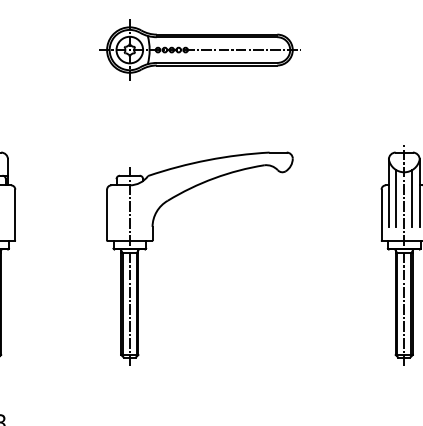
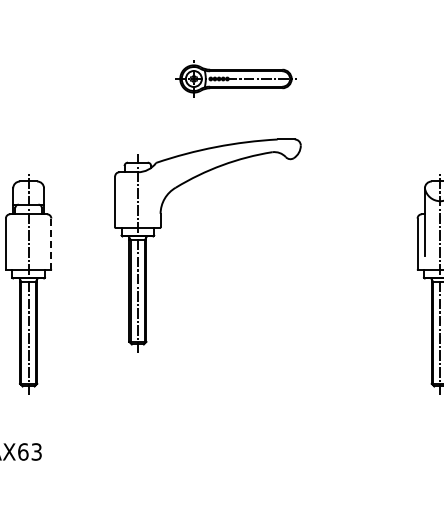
part: (199, 49) -> (235, 78), size x0.6
line: (396, 197) -> (432, 226), removed
line: (15, 215) -> (51, 244), solid -> dashed
part: (153, 241) -> (161, 228), moved

